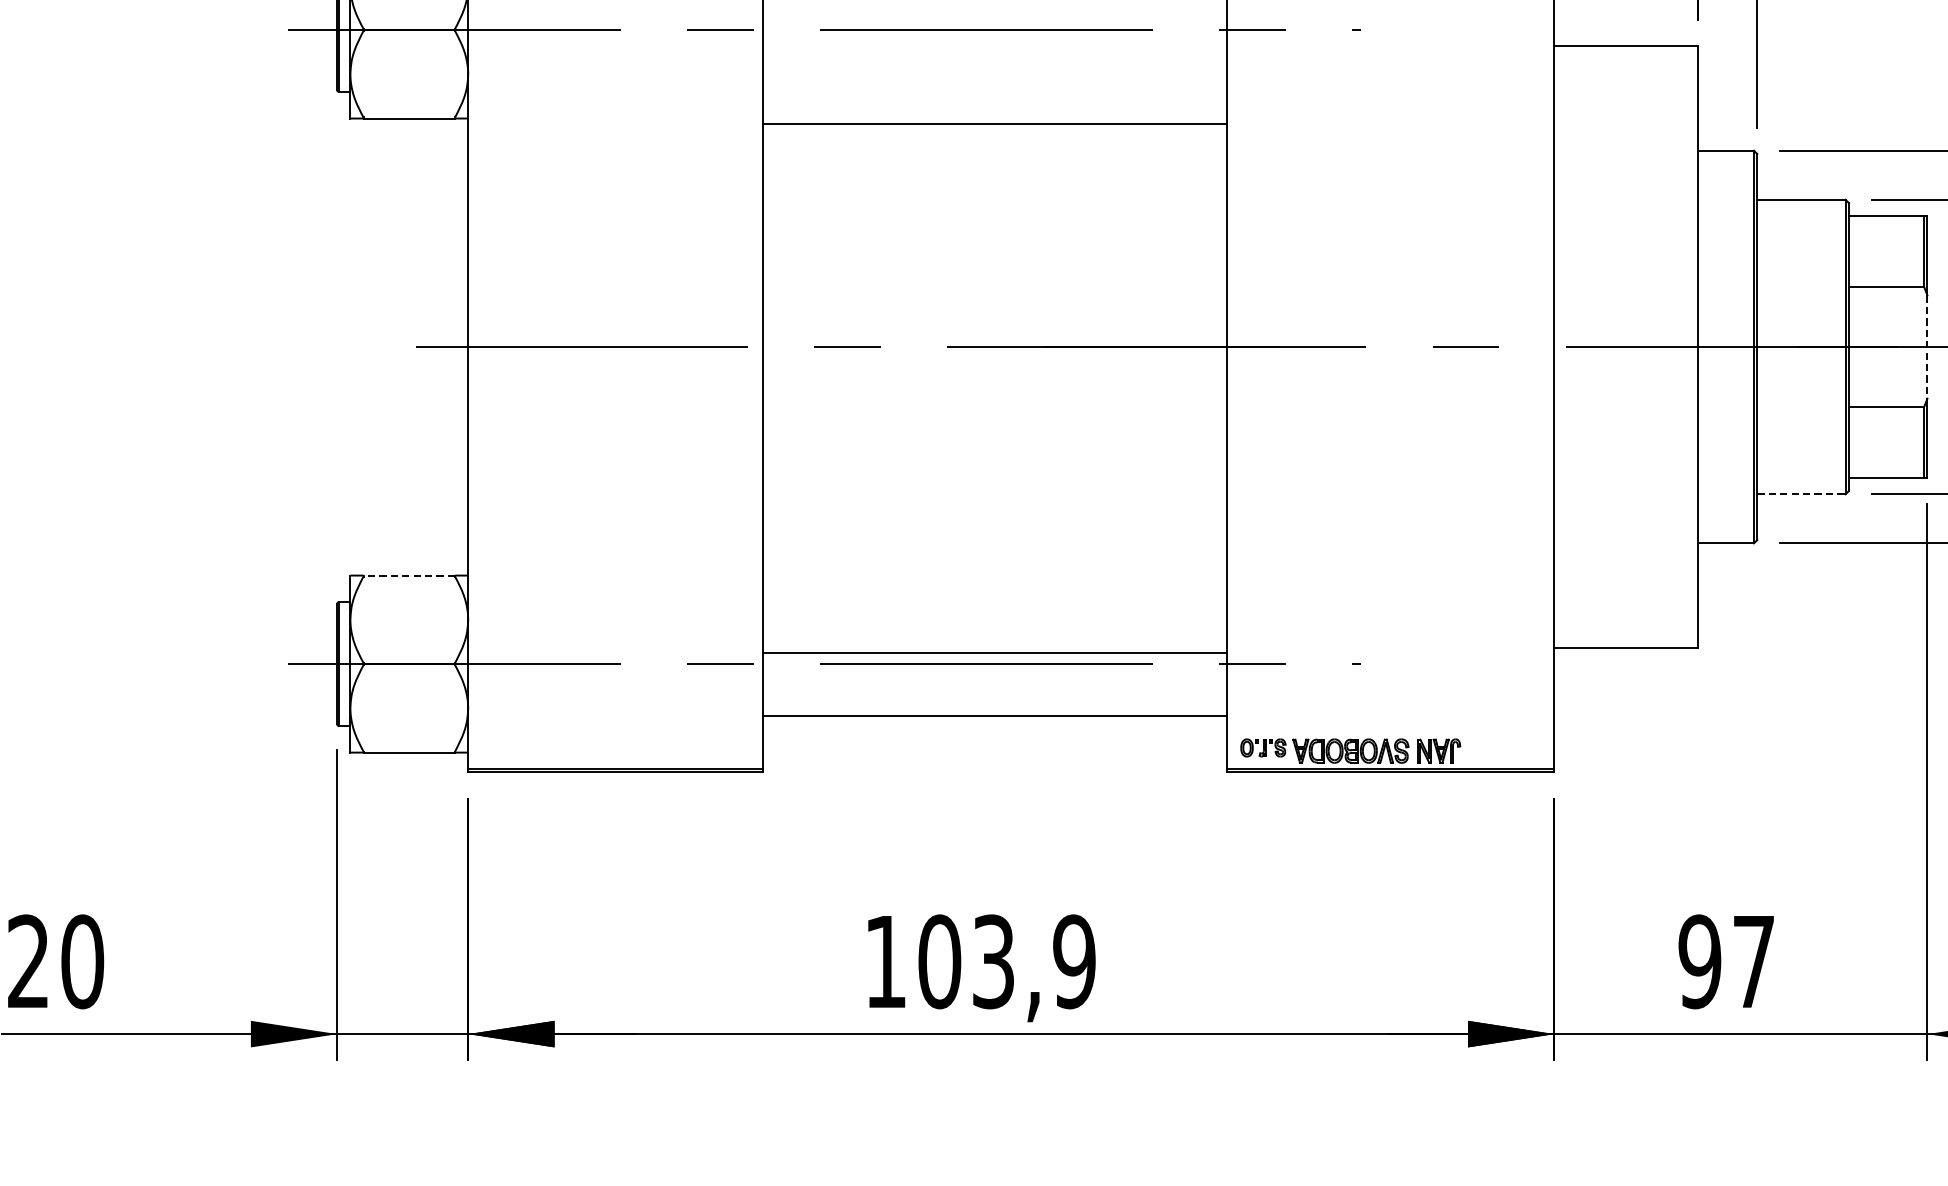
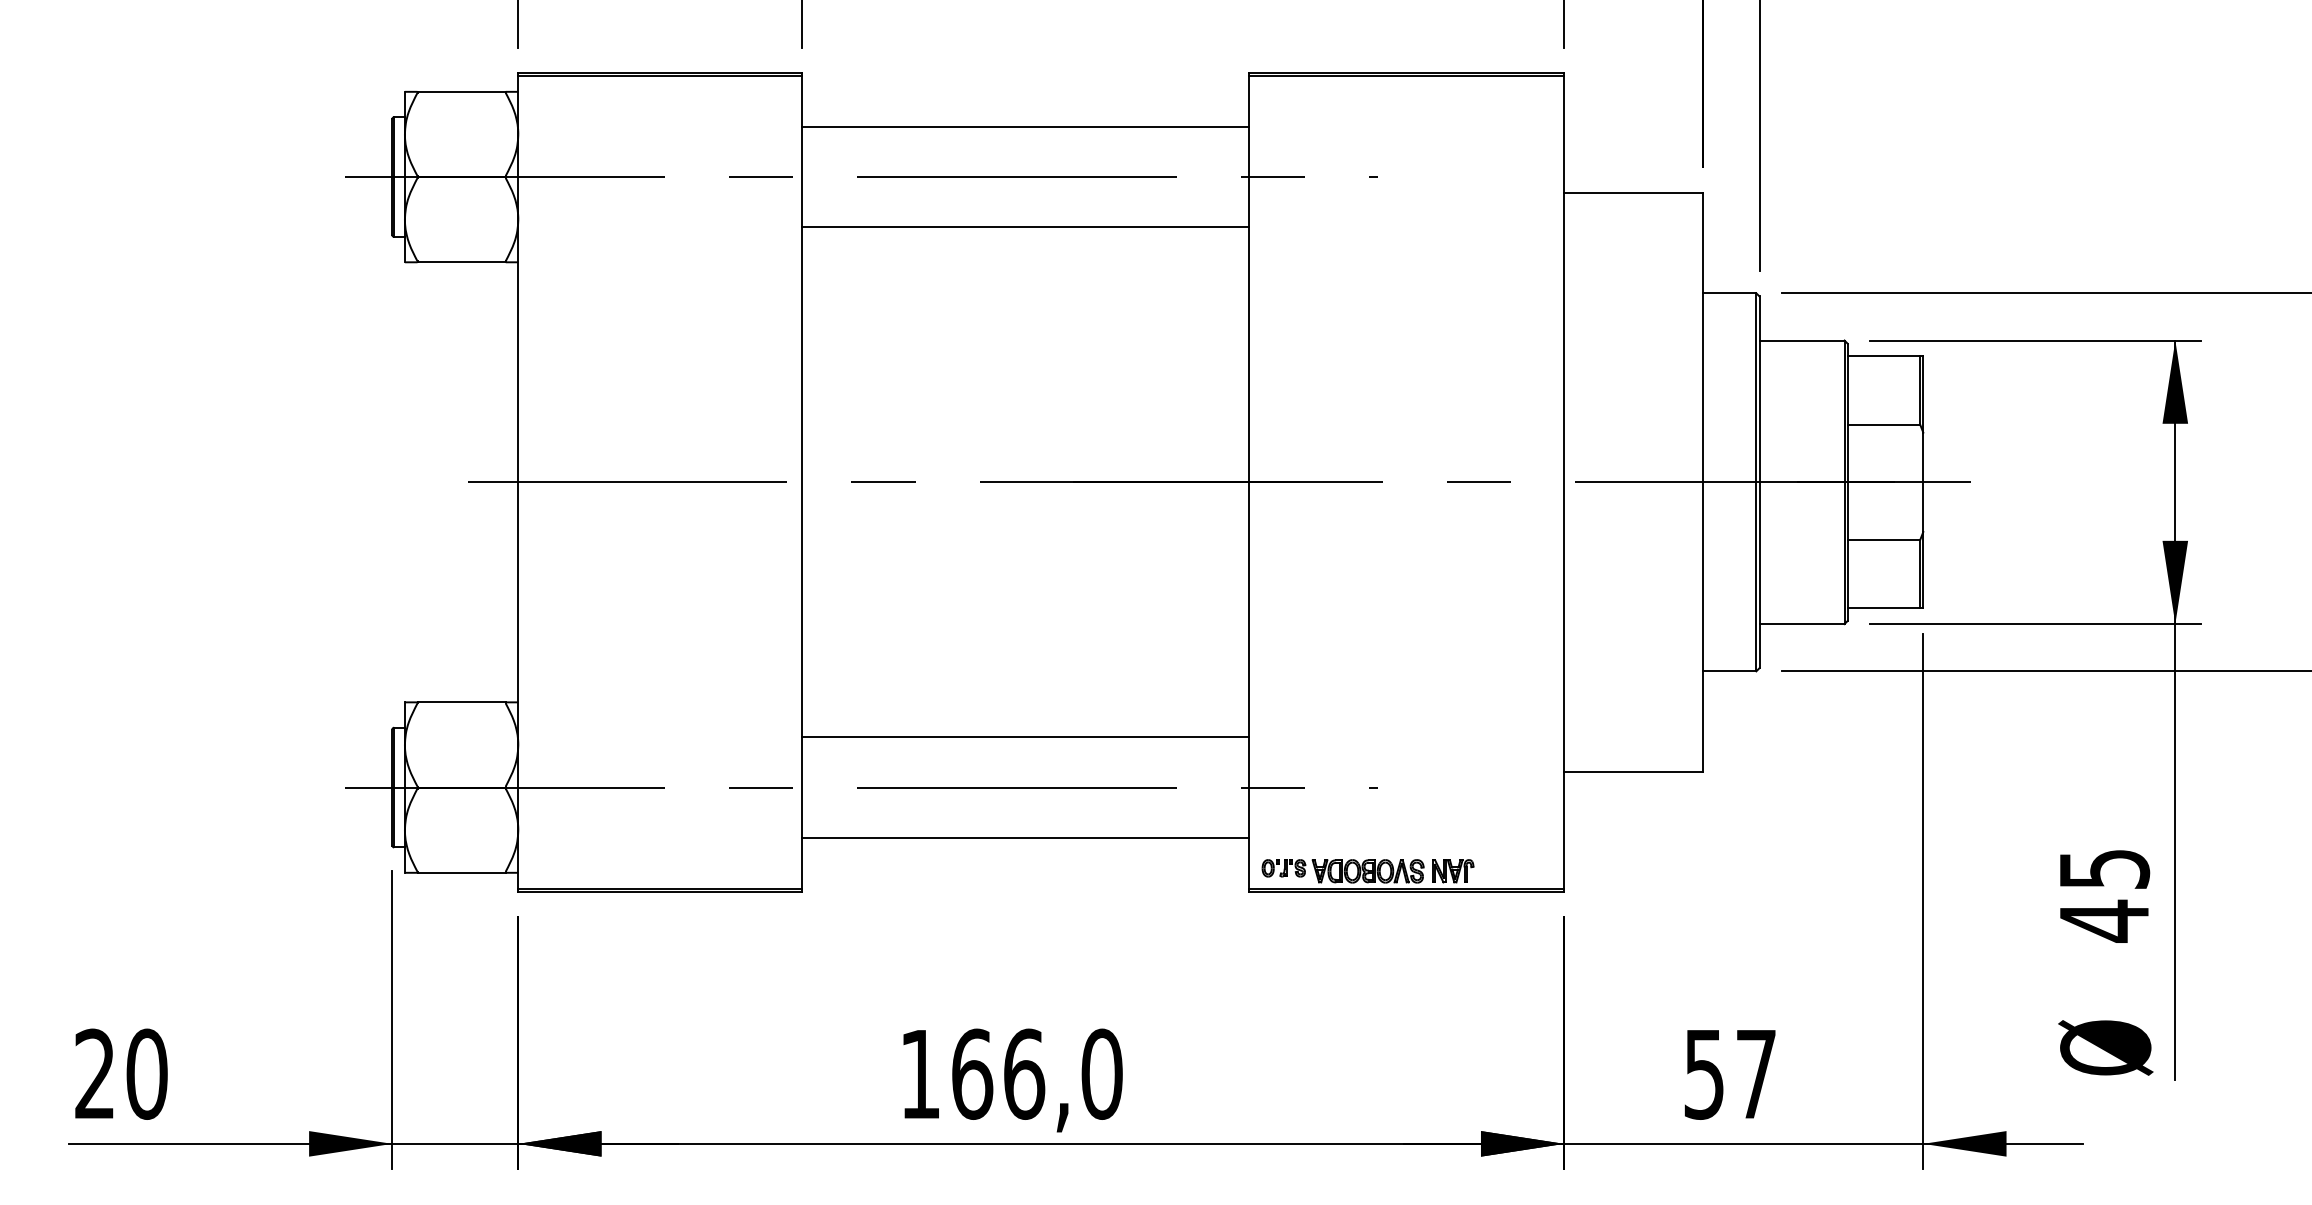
line: (994, 123) -> (1025, 227), moved
line: (1927, 347) -> (1923, 482), dashed -> solid
line: (1801, 494) -> (1802, 624), dashed -> solid
line: (409, 575) -> (461, 702), dashed -> solid
line: (994, 653) -> (1025, 737), moved
text: (1007, 961) -> (1037, 1073), 103,9 -> 166,0
text: (1699, 961) -> (1703, 1073), 97 -> 57

